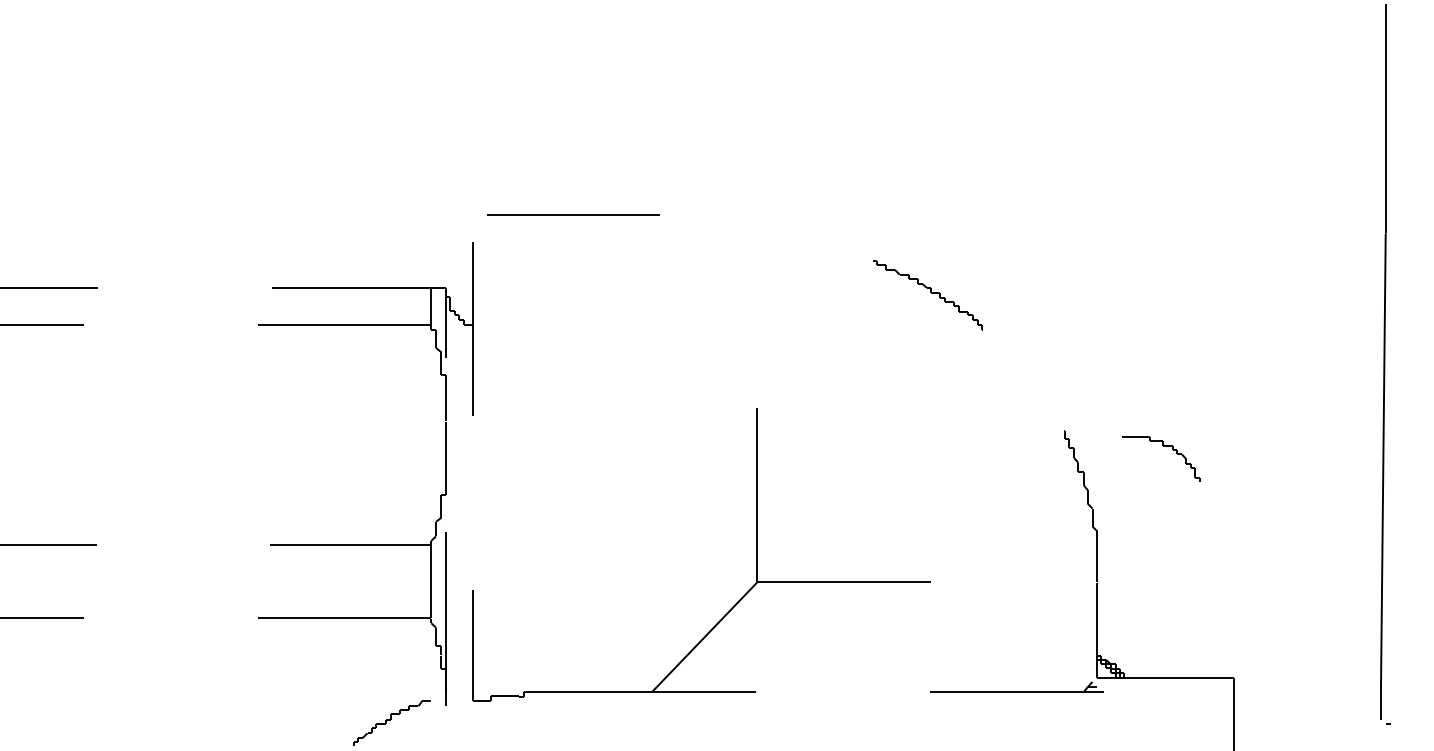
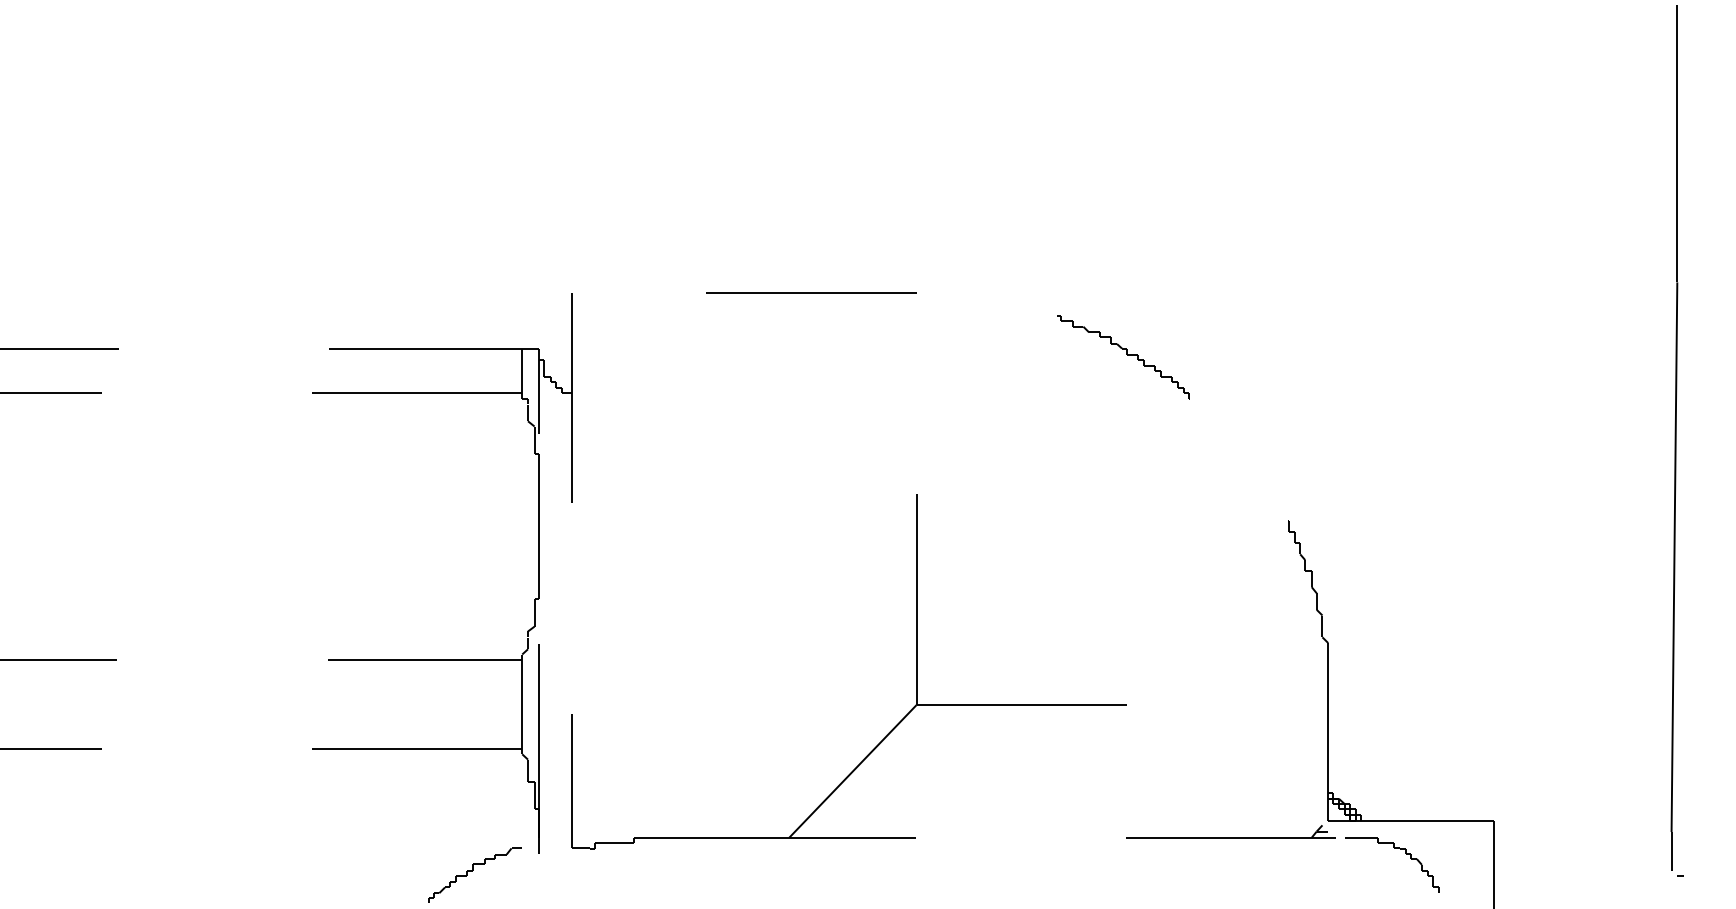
line: (573, 214) -> (811, 292), moved
part: (1163, 445) -> (1394, 848), moved

